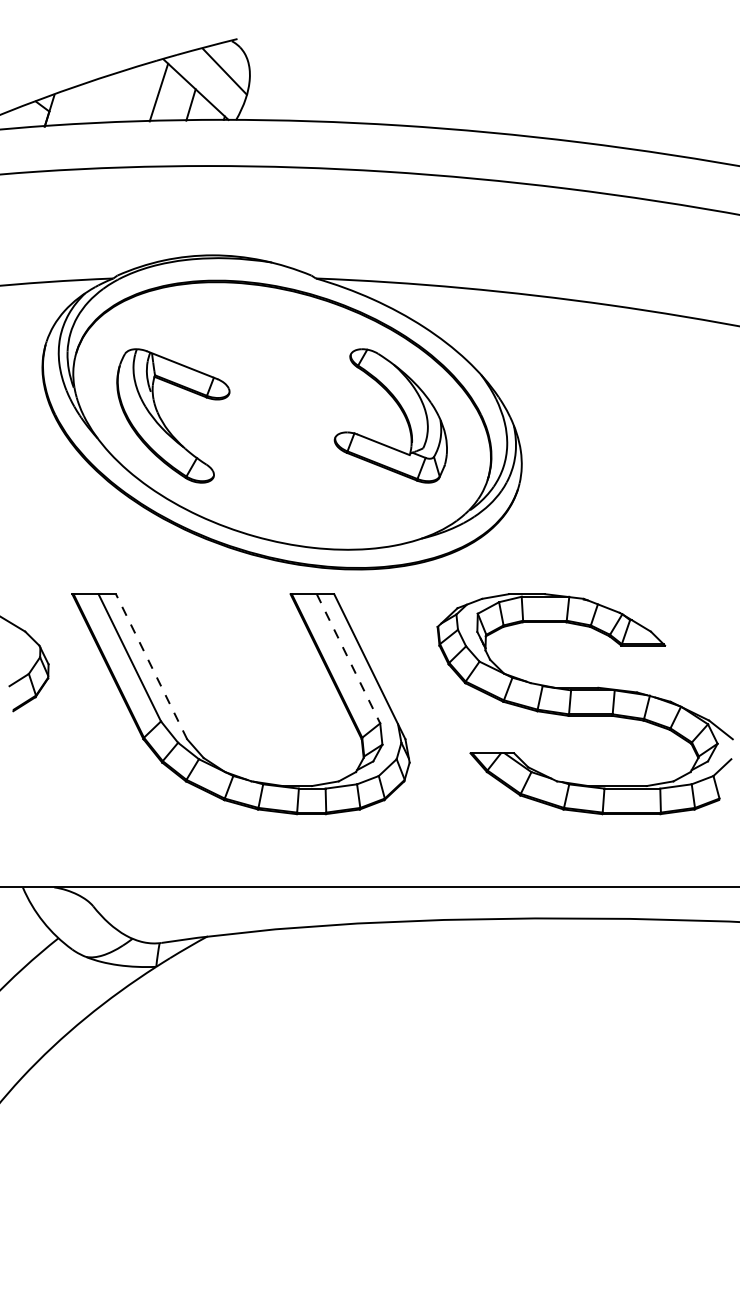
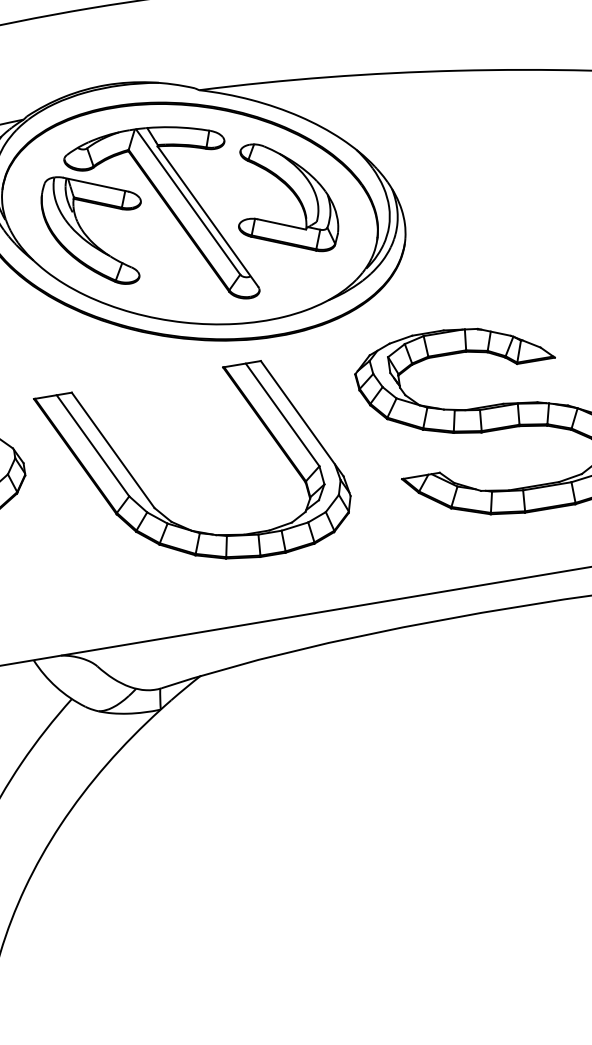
part: (260, 408) -> (170, 210), added
line: (348, 658) -> (282, 414), dashed -> solid
line: (151, 666) -> (113, 450), dashed -> solid

